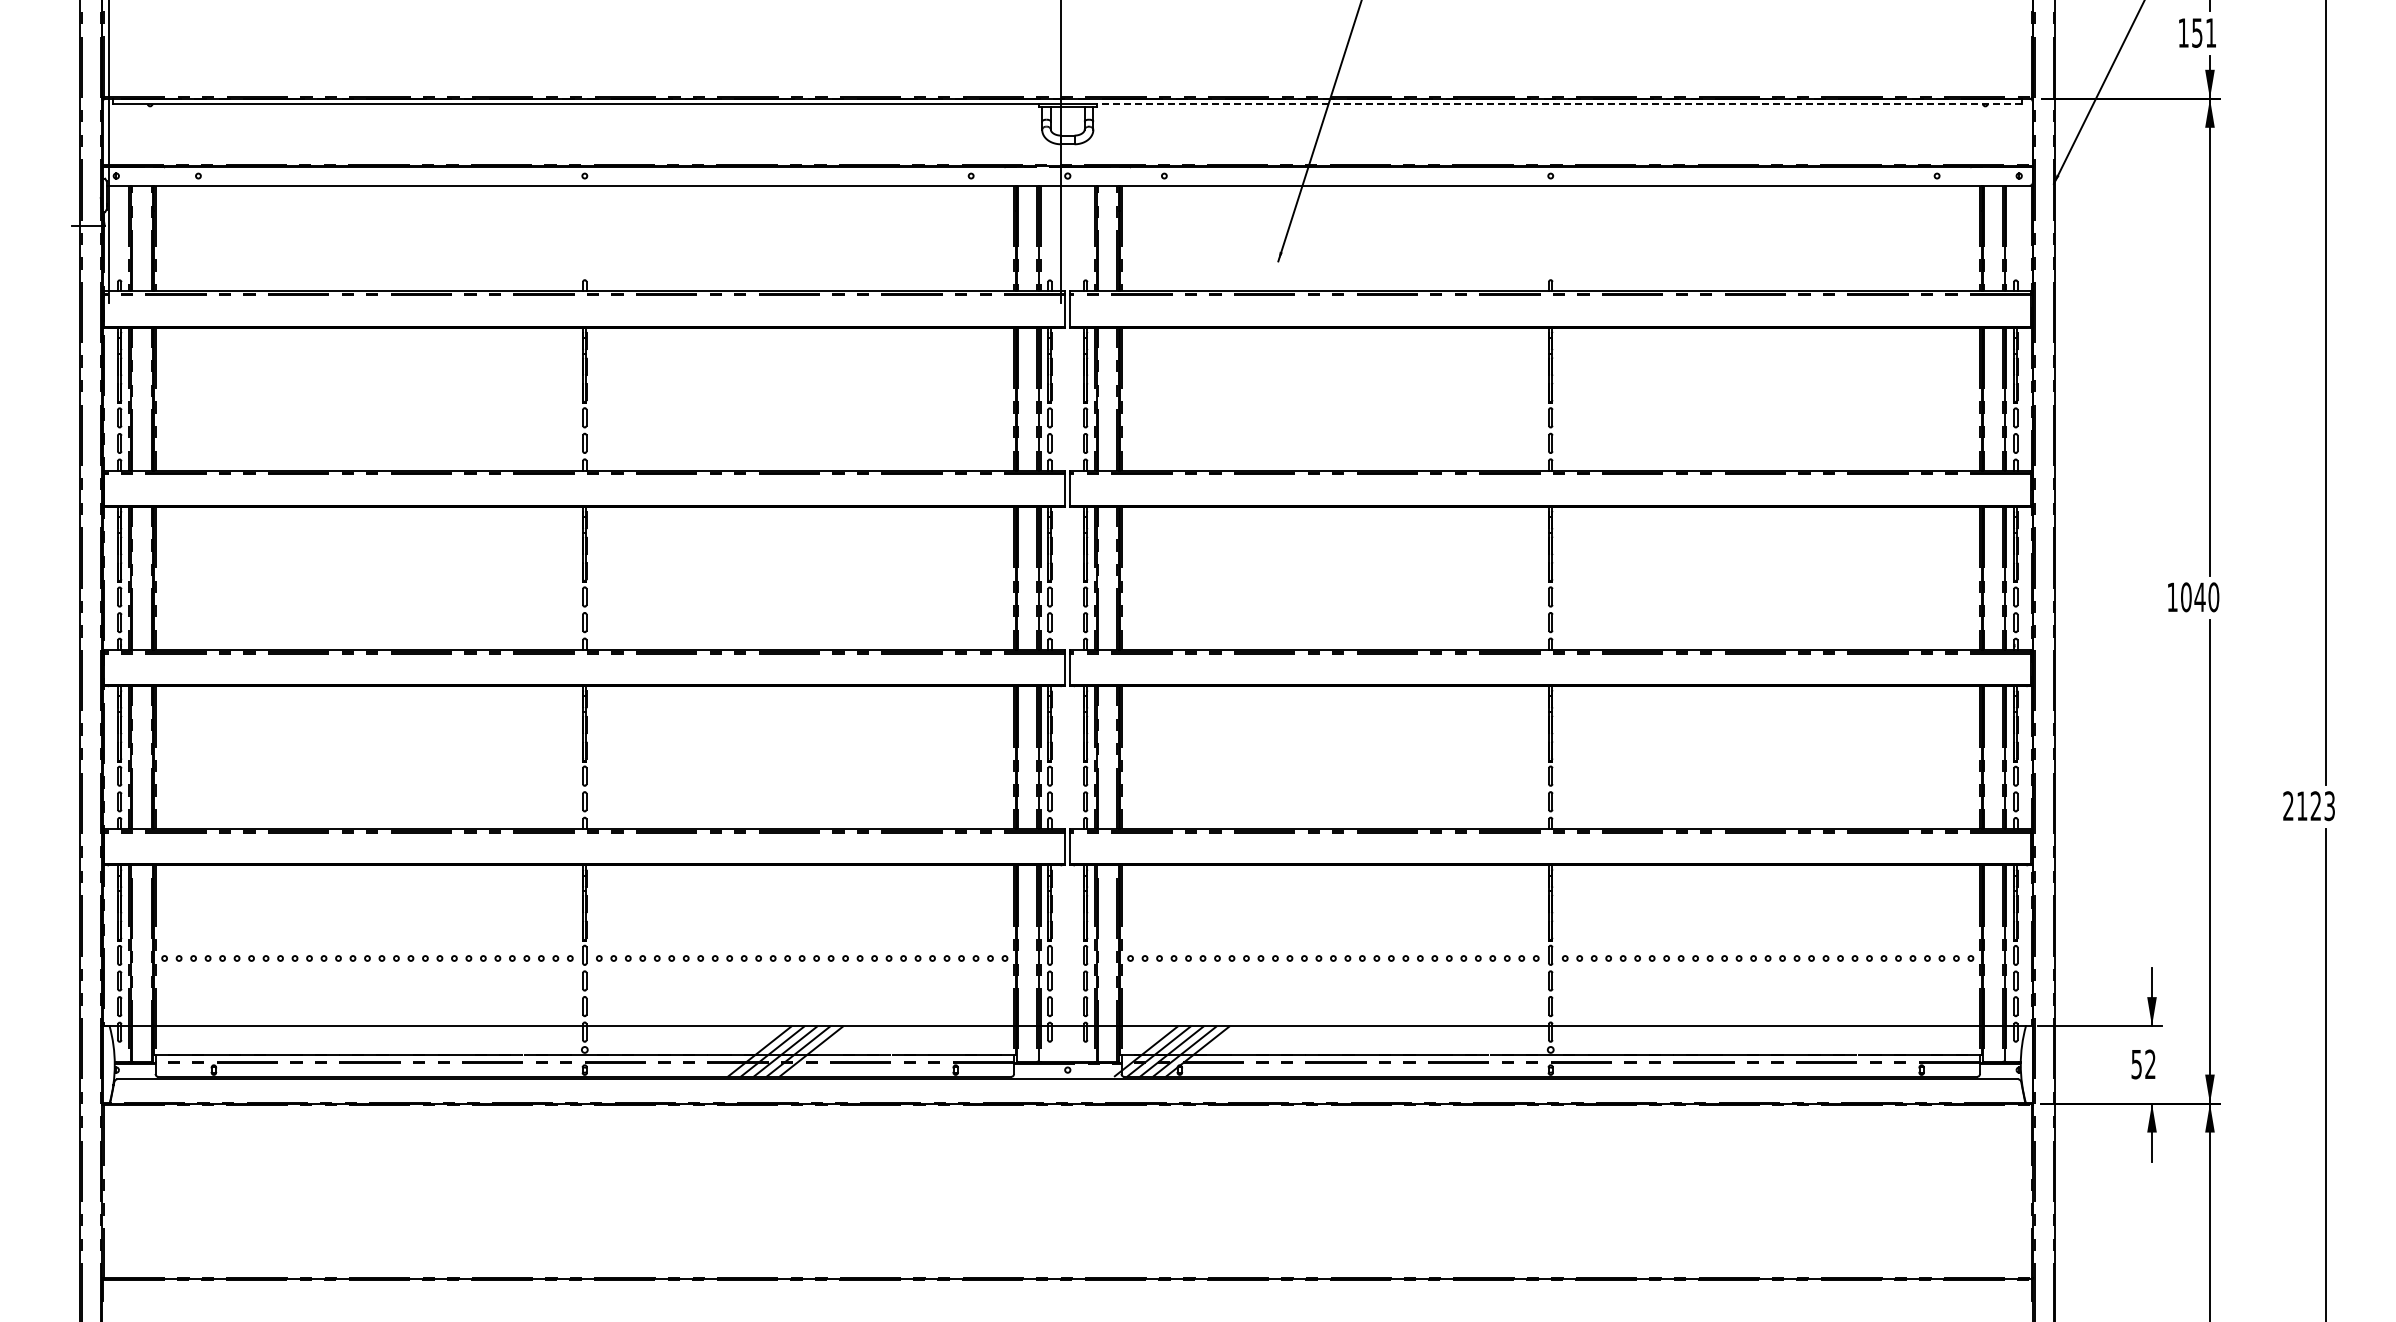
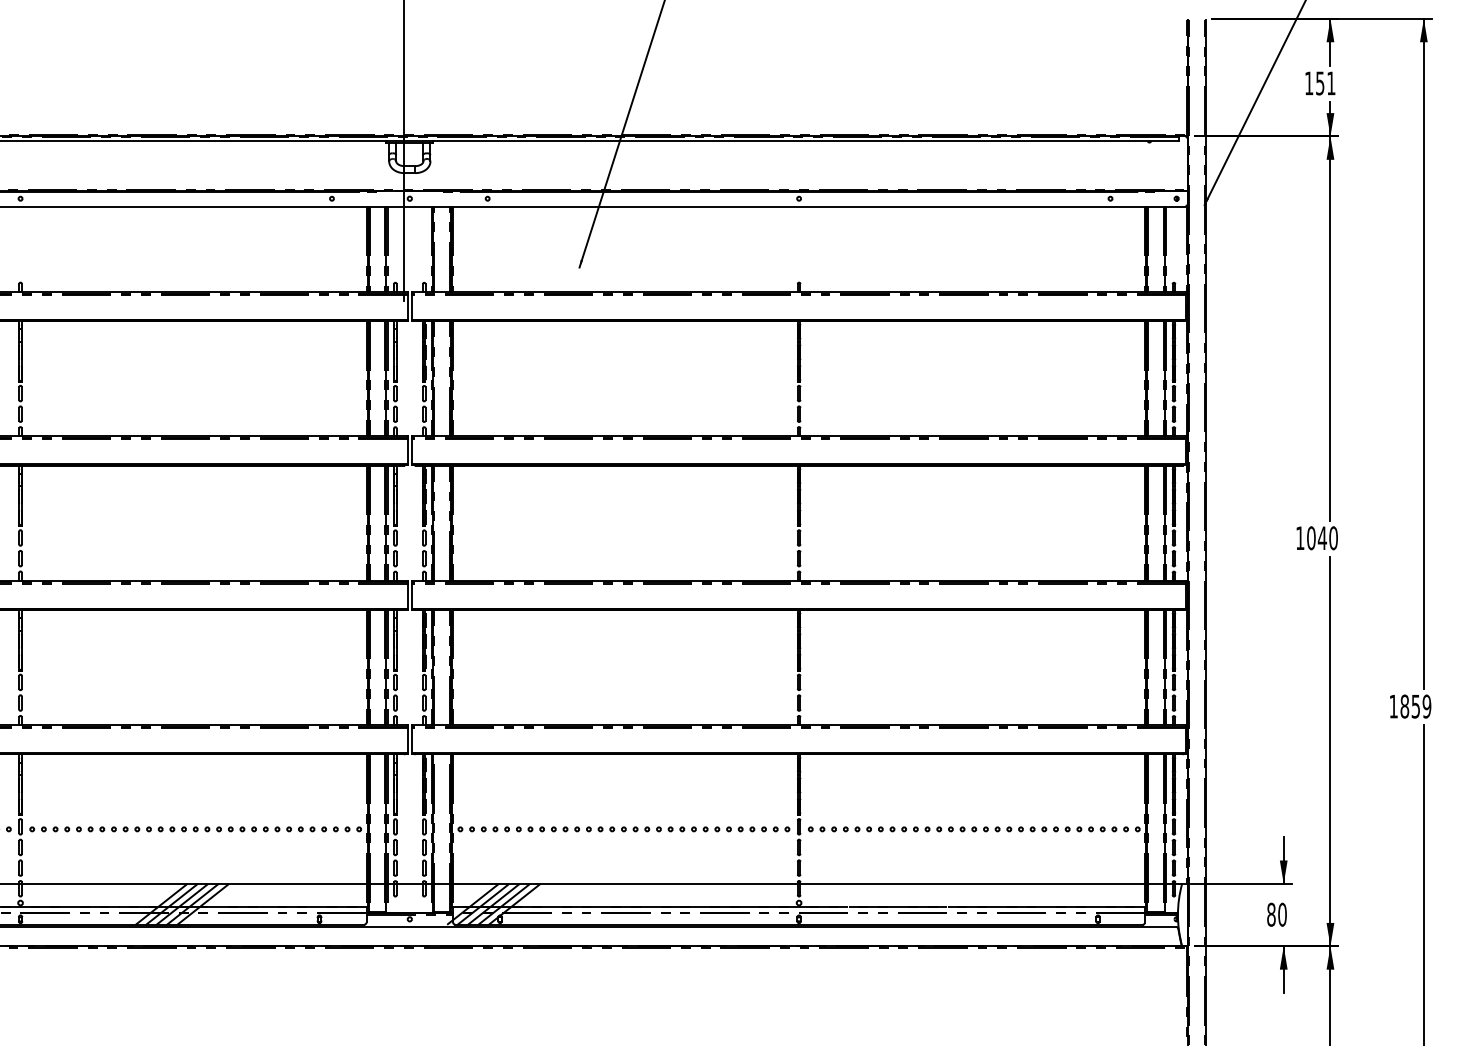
line: (1559, 104) -> (806, 141), dashed -> solid
text: (2309, 806) -> (1410, 706), 2123 -> 1859
text: (2143, 1064) -> (1276, 914), 52 -> 80

